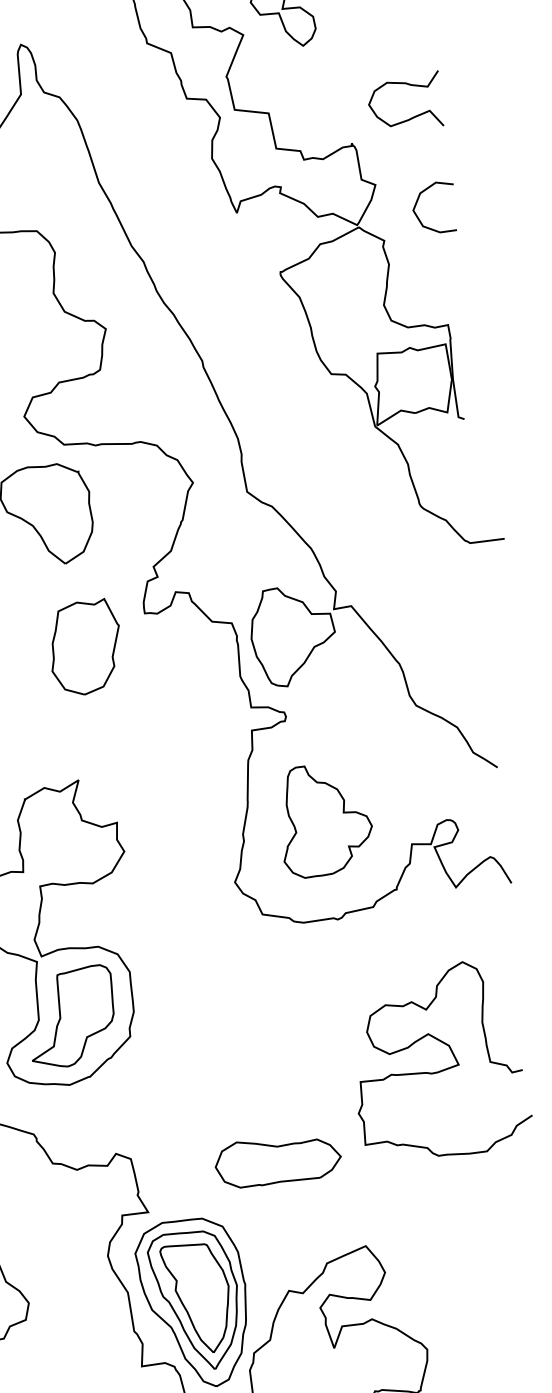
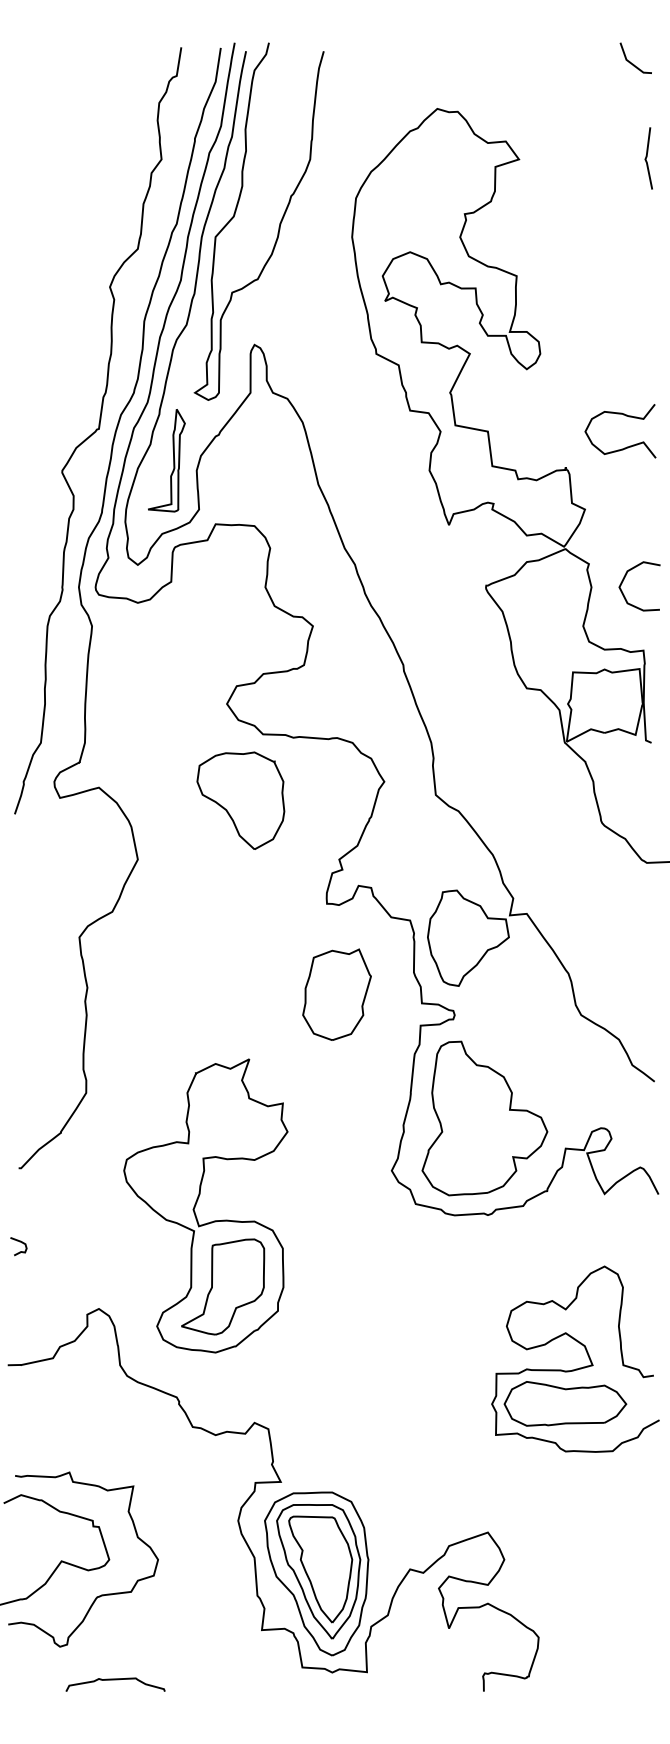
curve: (417, 202) -> (624, 579), moved
part: (84, 647) -> (336, 994), moved
part: (325, 820) -> (484, 1118), size x1.43
part: (278, 1161) -> (565, 1403), moved

